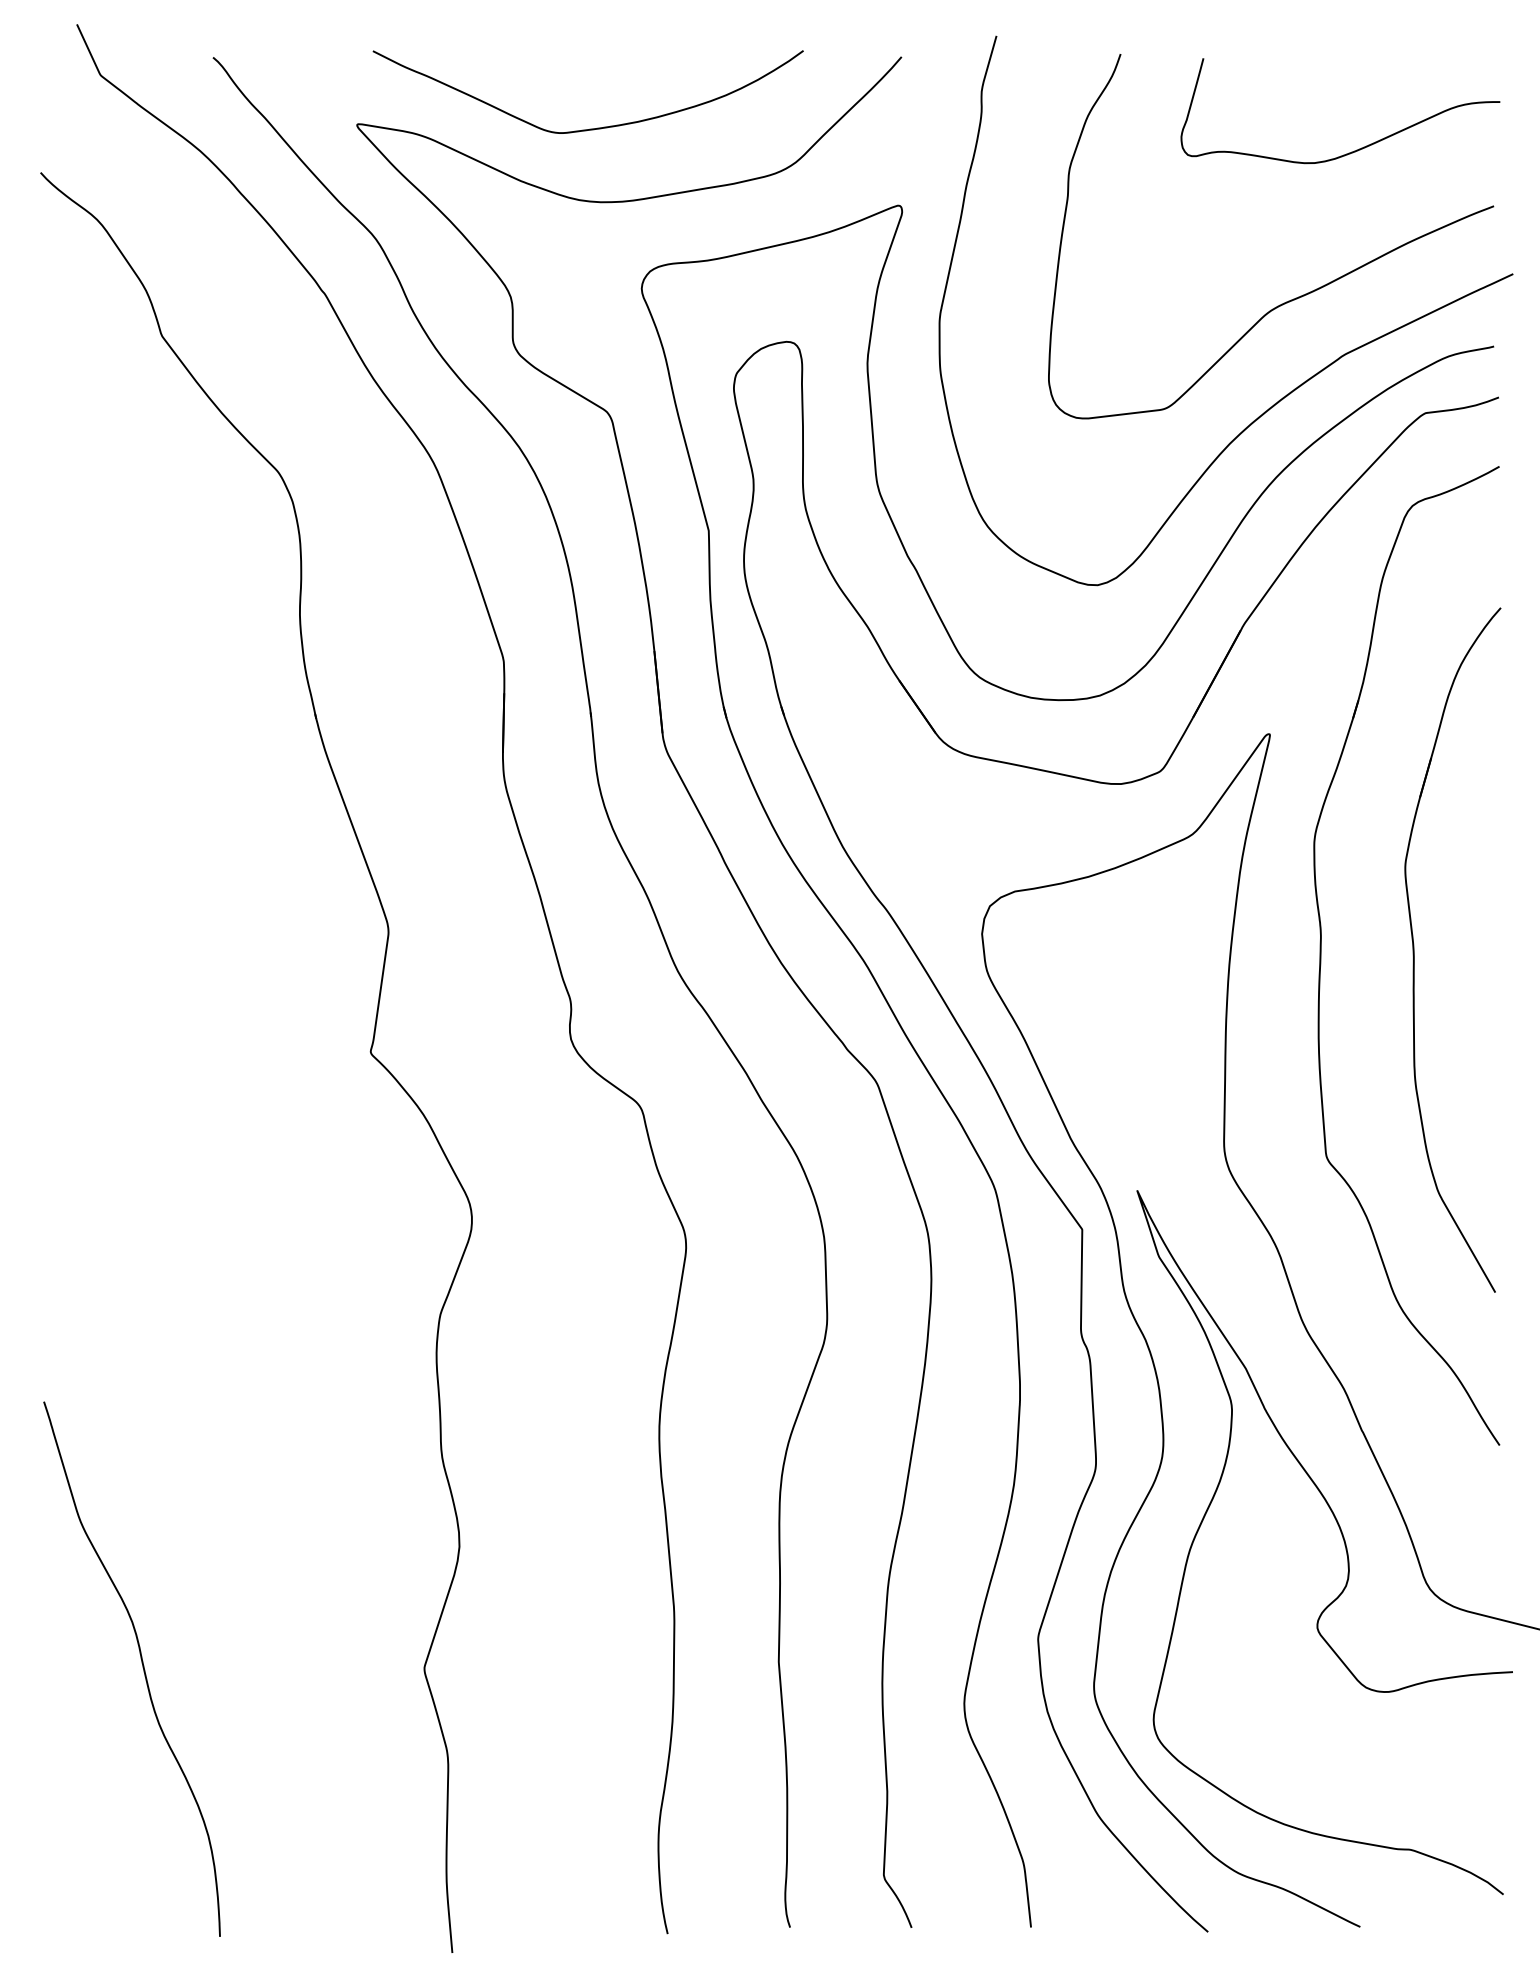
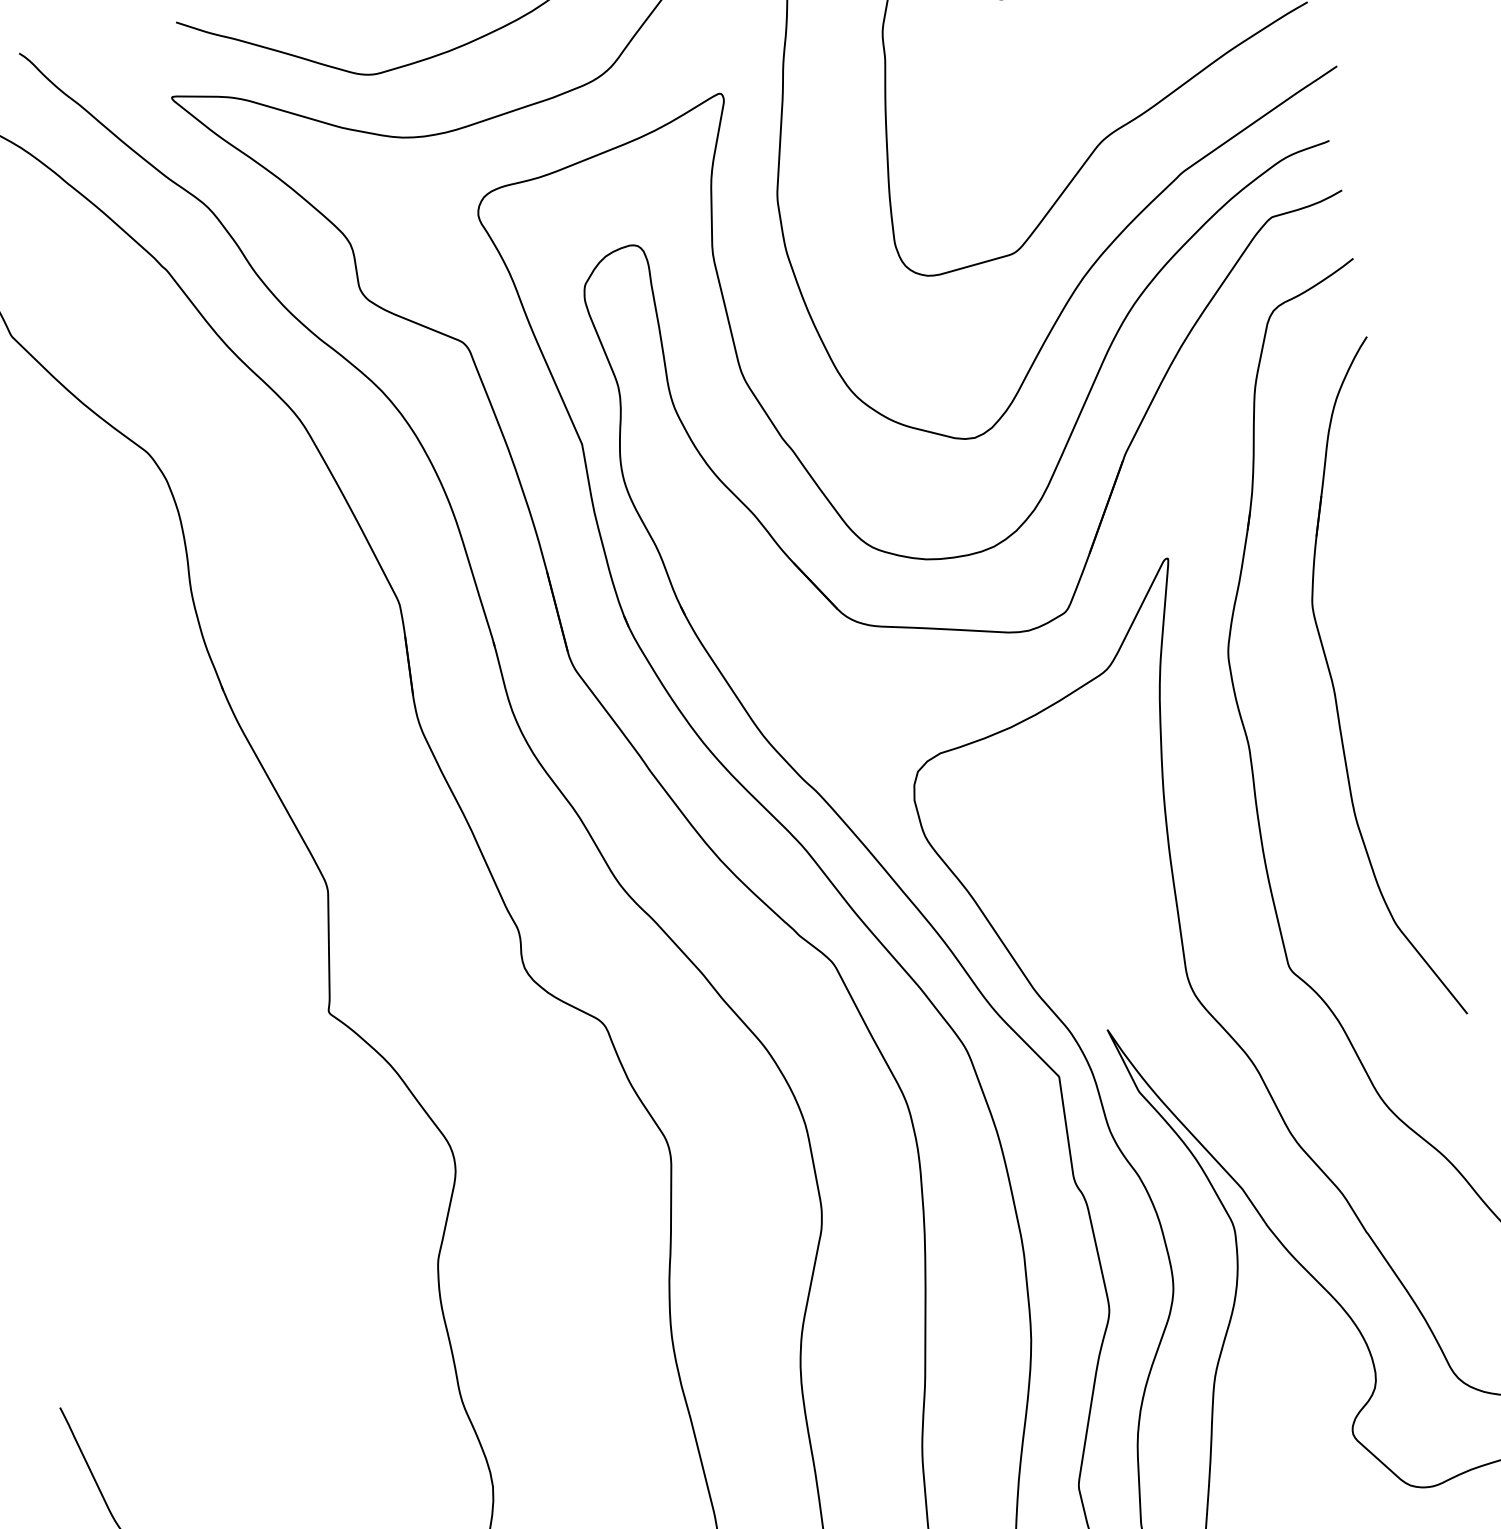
part: (1414, 949) -> (1334, 687), moved

